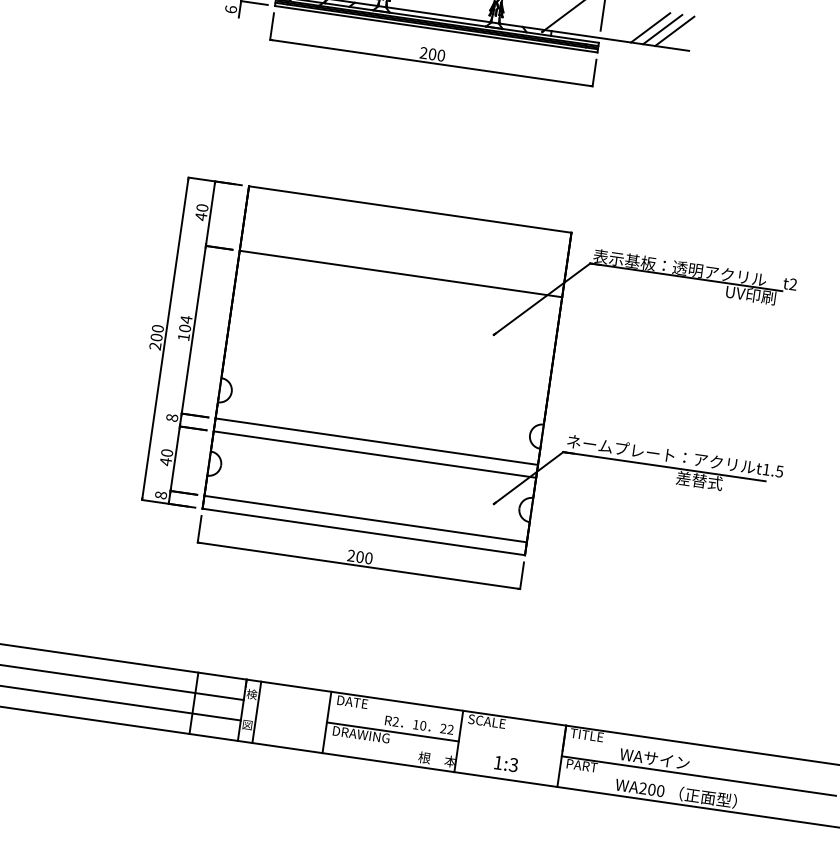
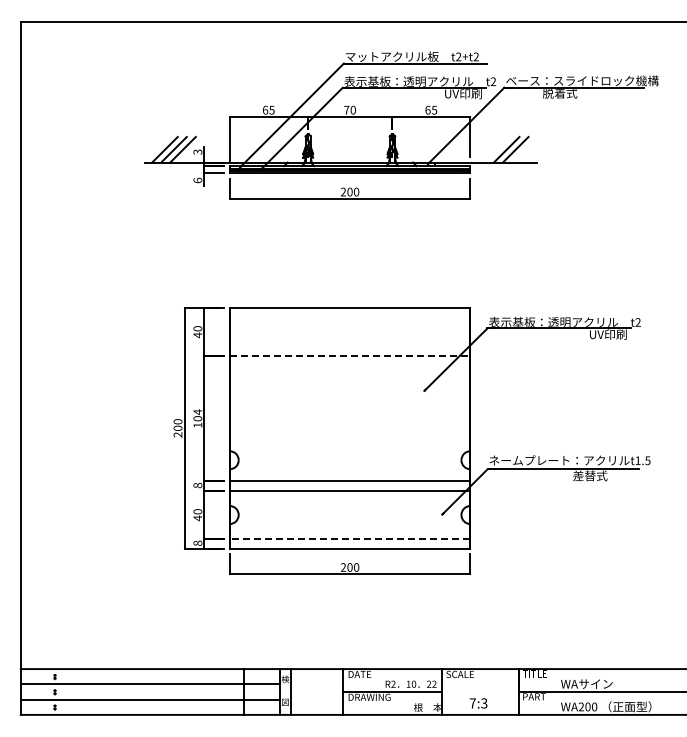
line: (674, 30) -> (524, 149), removed
line: (401, 274) -> (350, 356), solid -> dashed
line: (364, 519) -> (349, 539), solid -> dashed
text: (497, 762) -> (472, 703), 1:3 -> 7:3

